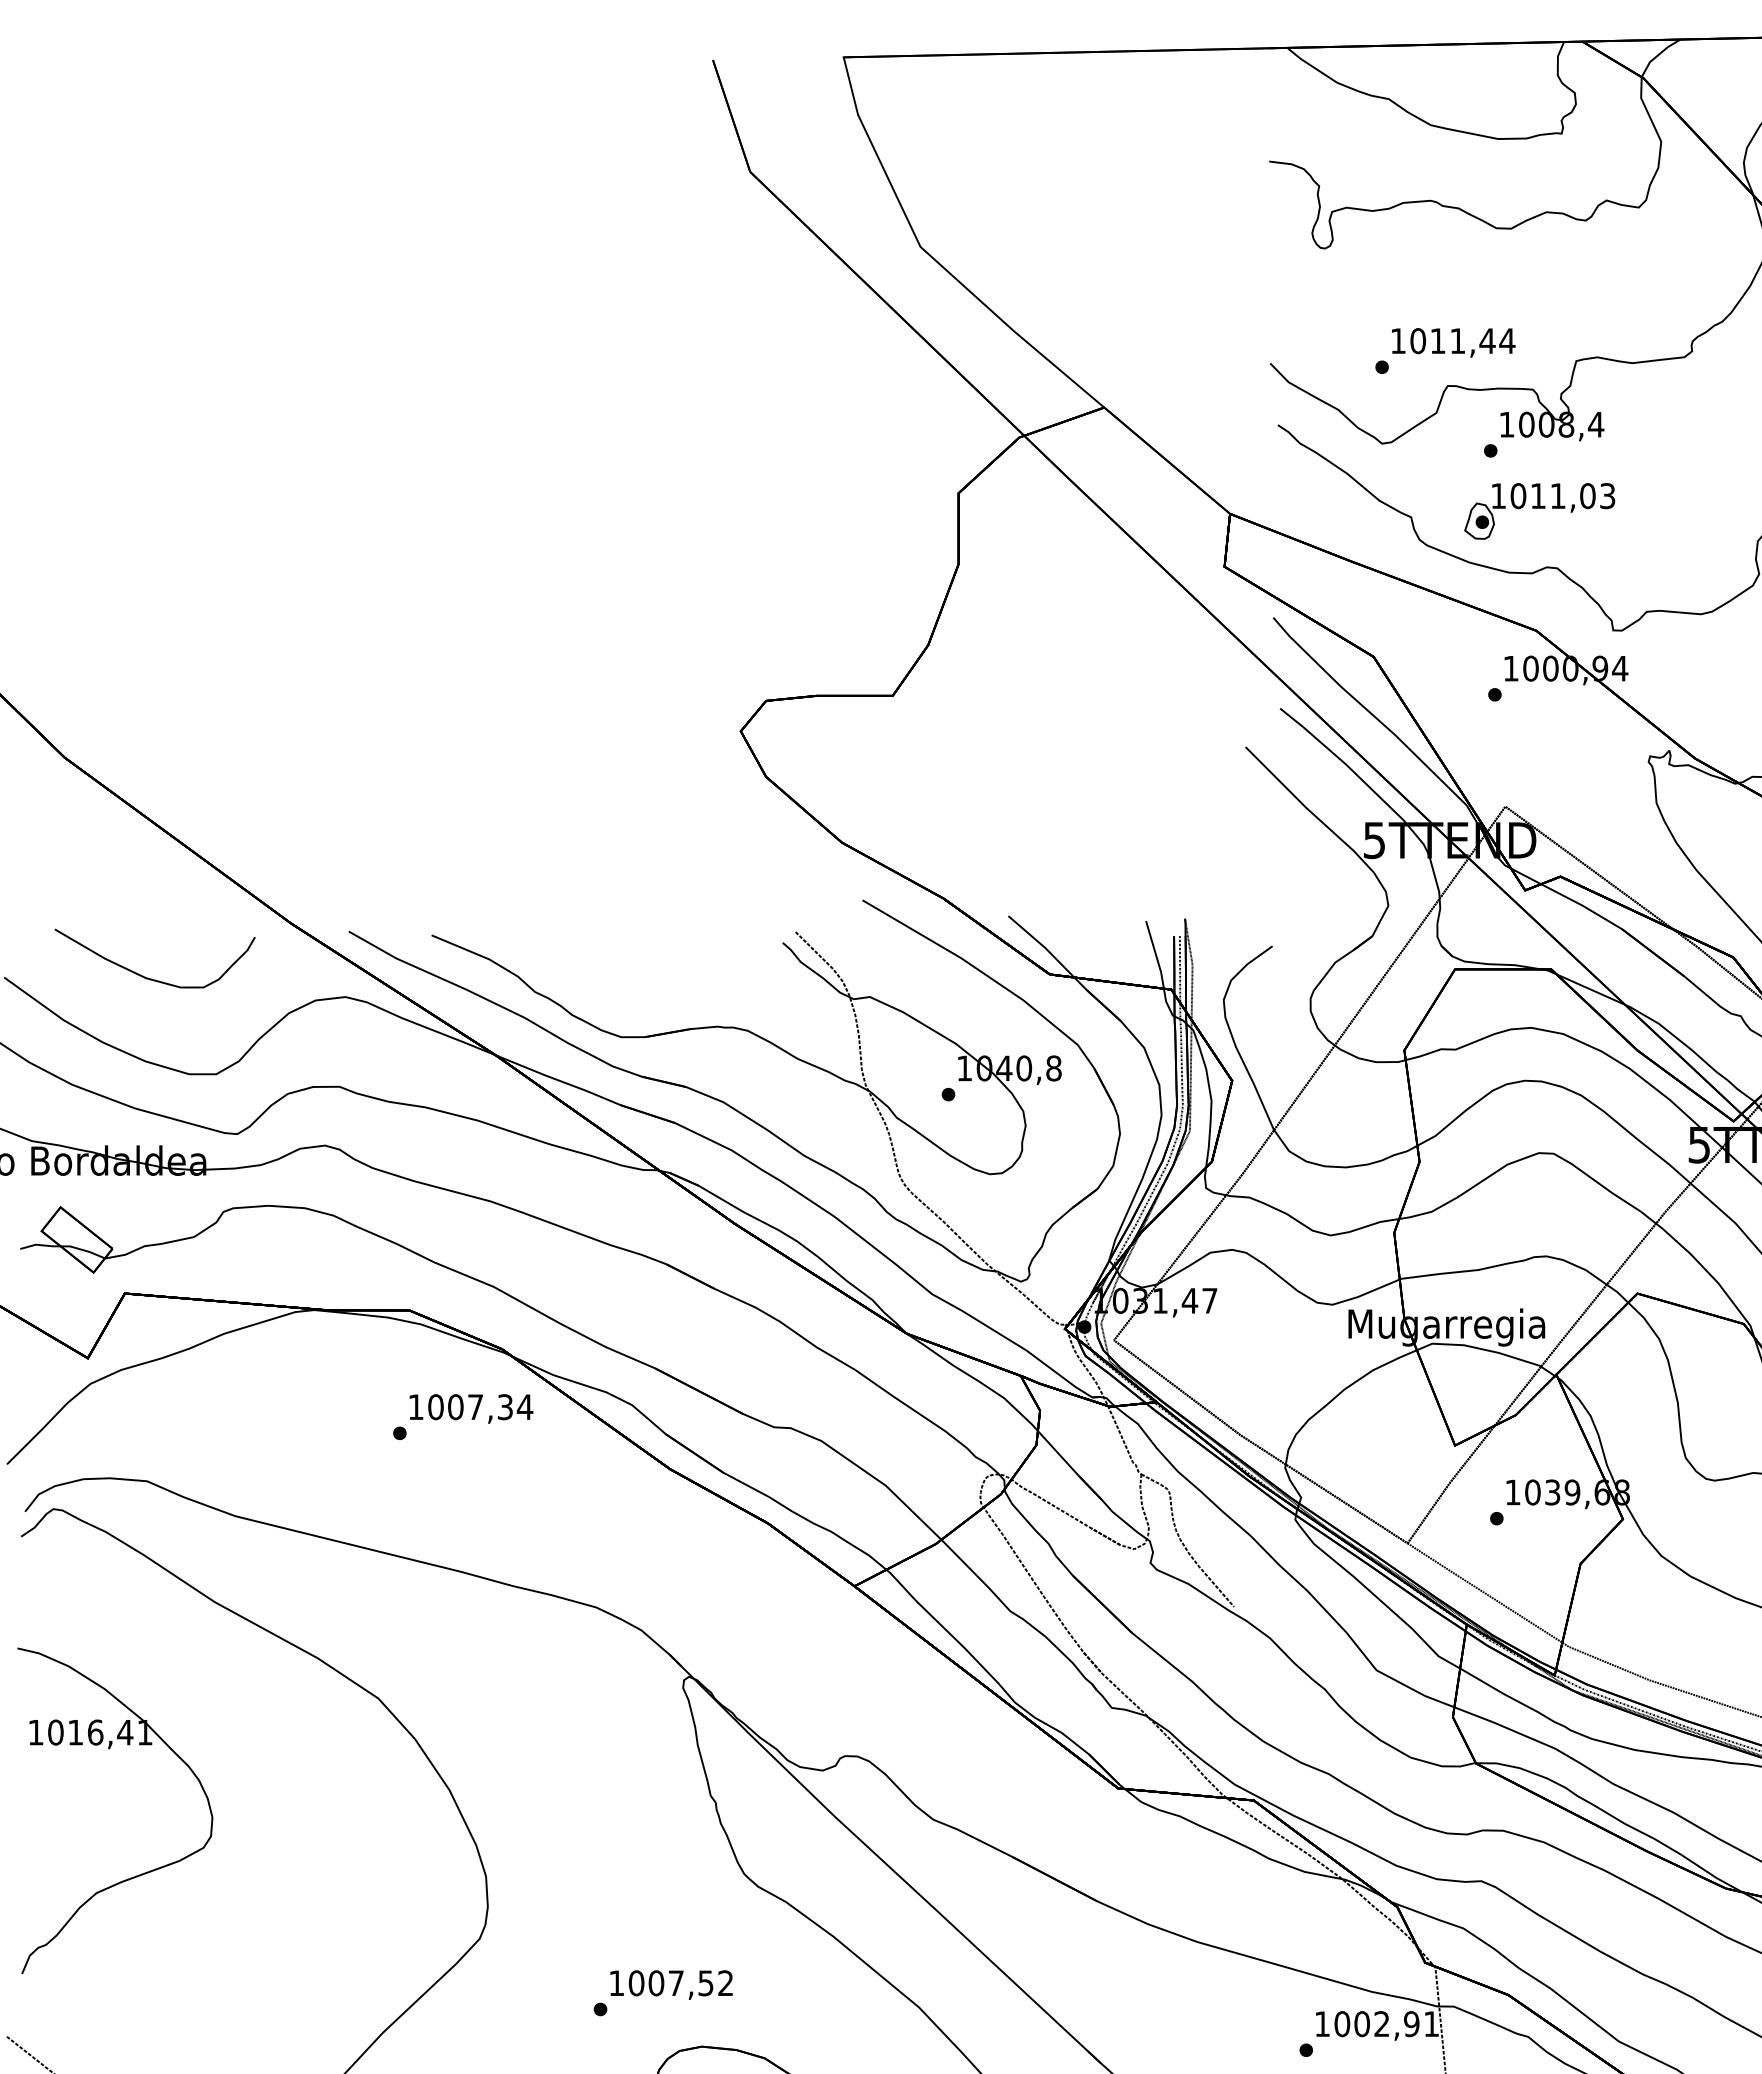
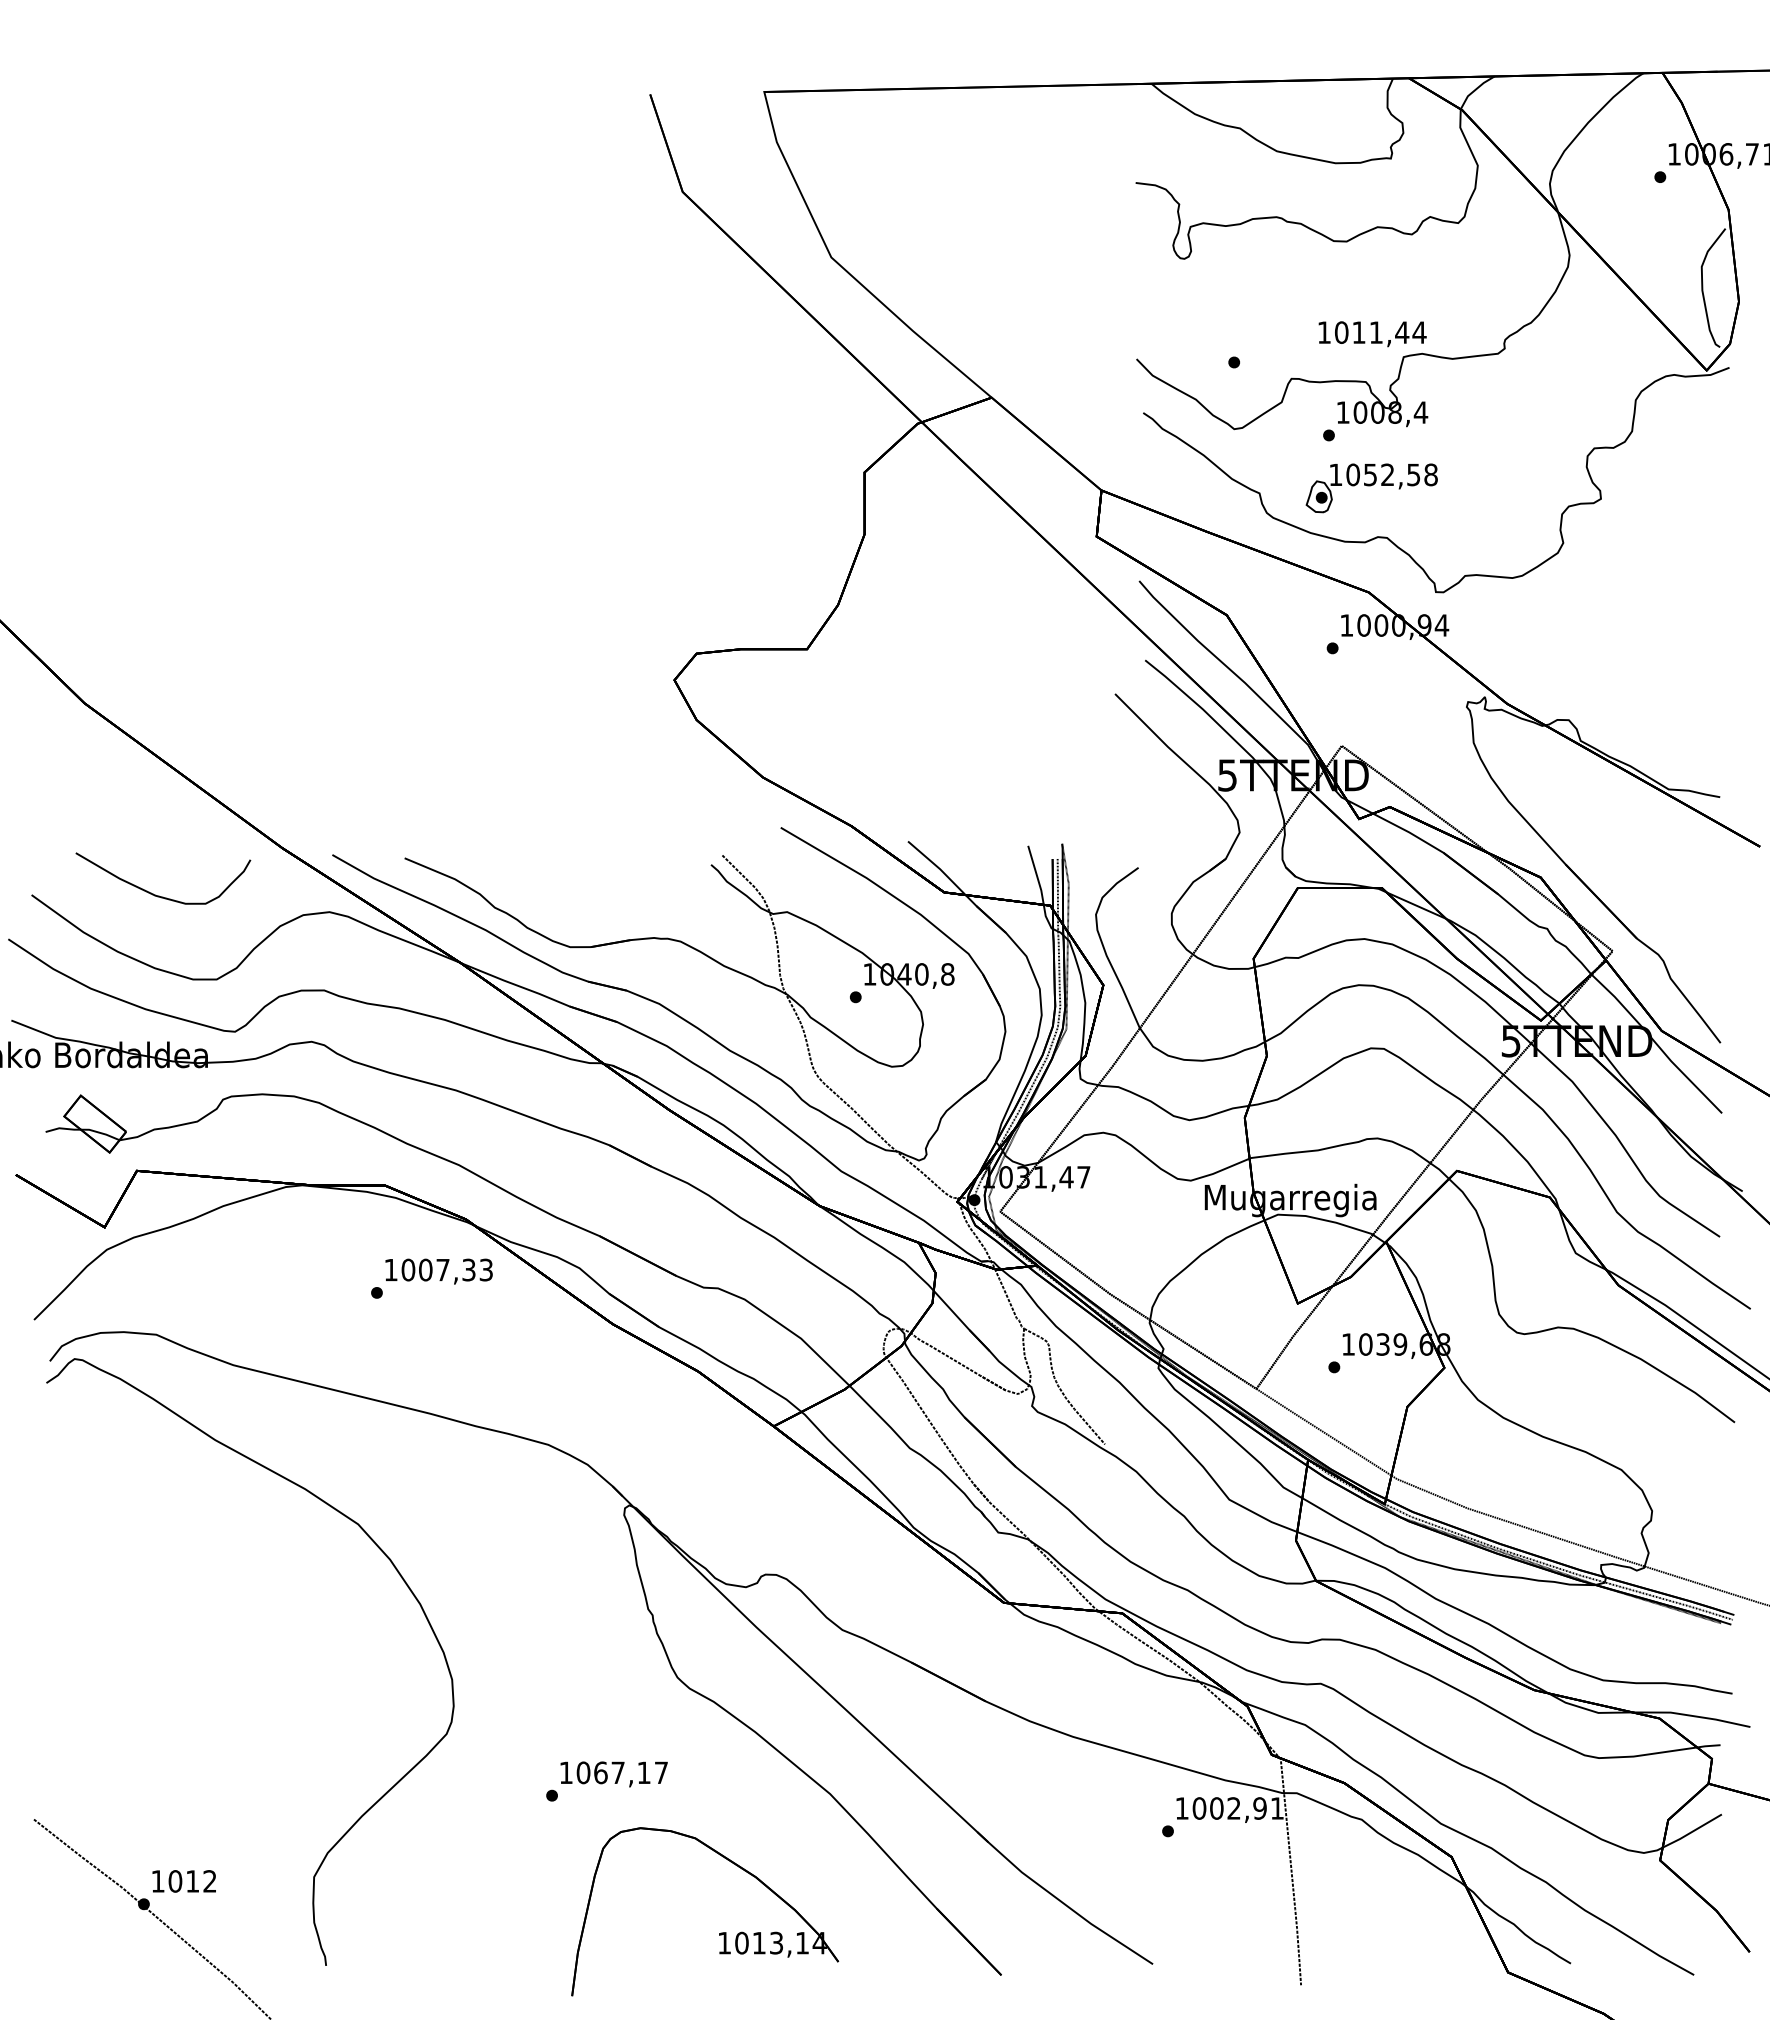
text: (1453, 343) -> (1372, 334), moved
text: (1572, 495) -> (1400, 474), 1011,03 -> 1052,58
text: (525, 1406) -> (486, 1269), 1007,34 -> 1007,33
part: (109, 1749) -> (123, 1568), removed
text: (690, 1982) -> (630, 1772), 1007,52 -> 1067,17

